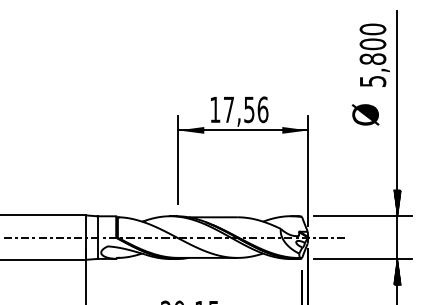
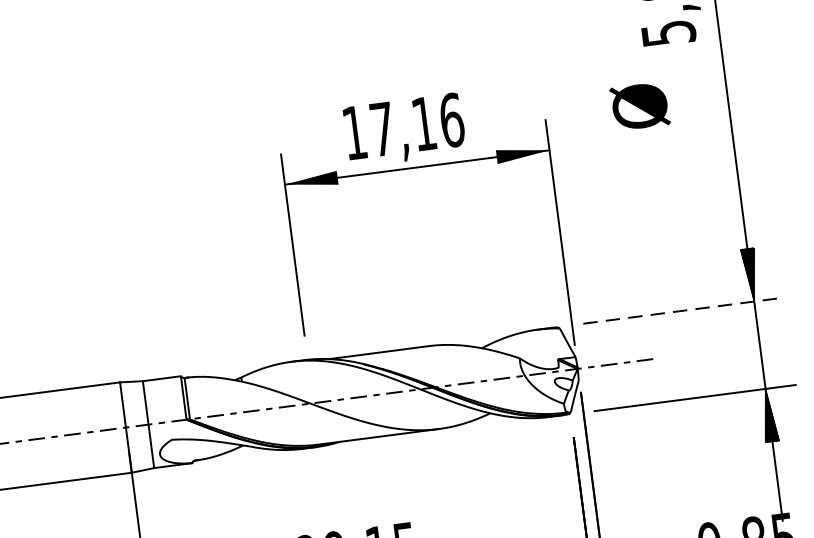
text: (249, 109) -> (424, 123), 17,56 -> 17,16
text: (365, 114) -> (639, 105), moved
line: (363, 216) -> (685, 311), solid -> dashed

